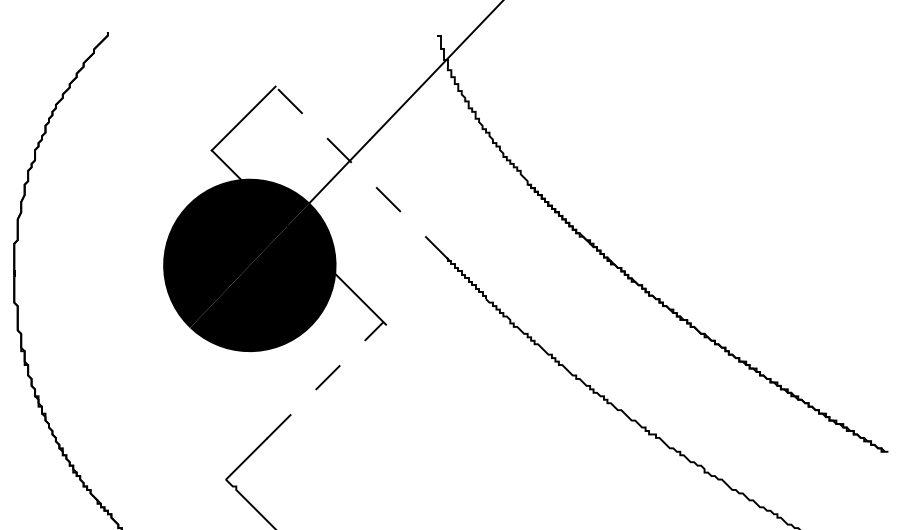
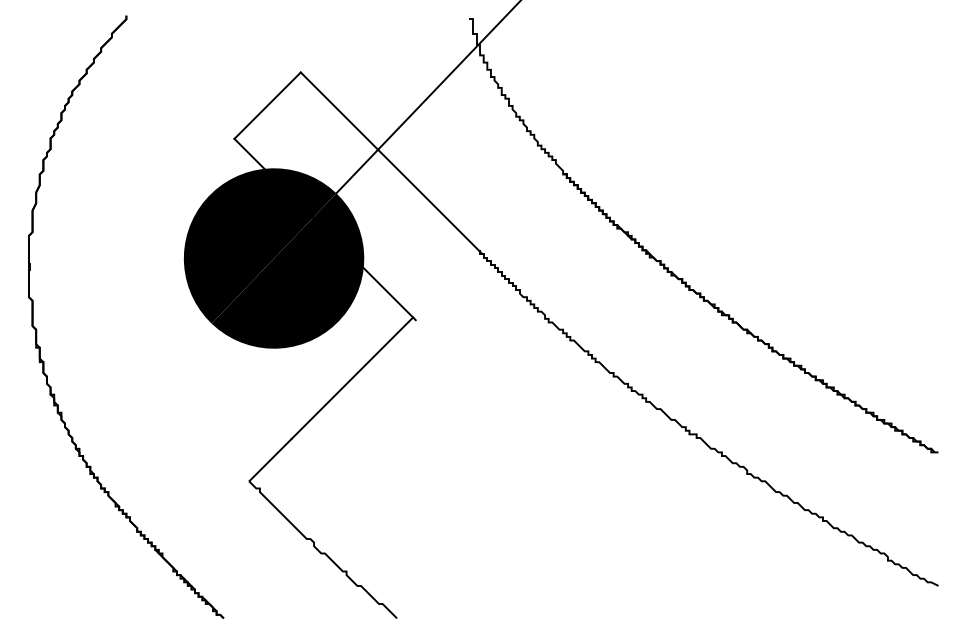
line: (362, 173) -> (391, 162), dashed -> solid
line: (325, 380) -> (352, 378), dashed -> solid

